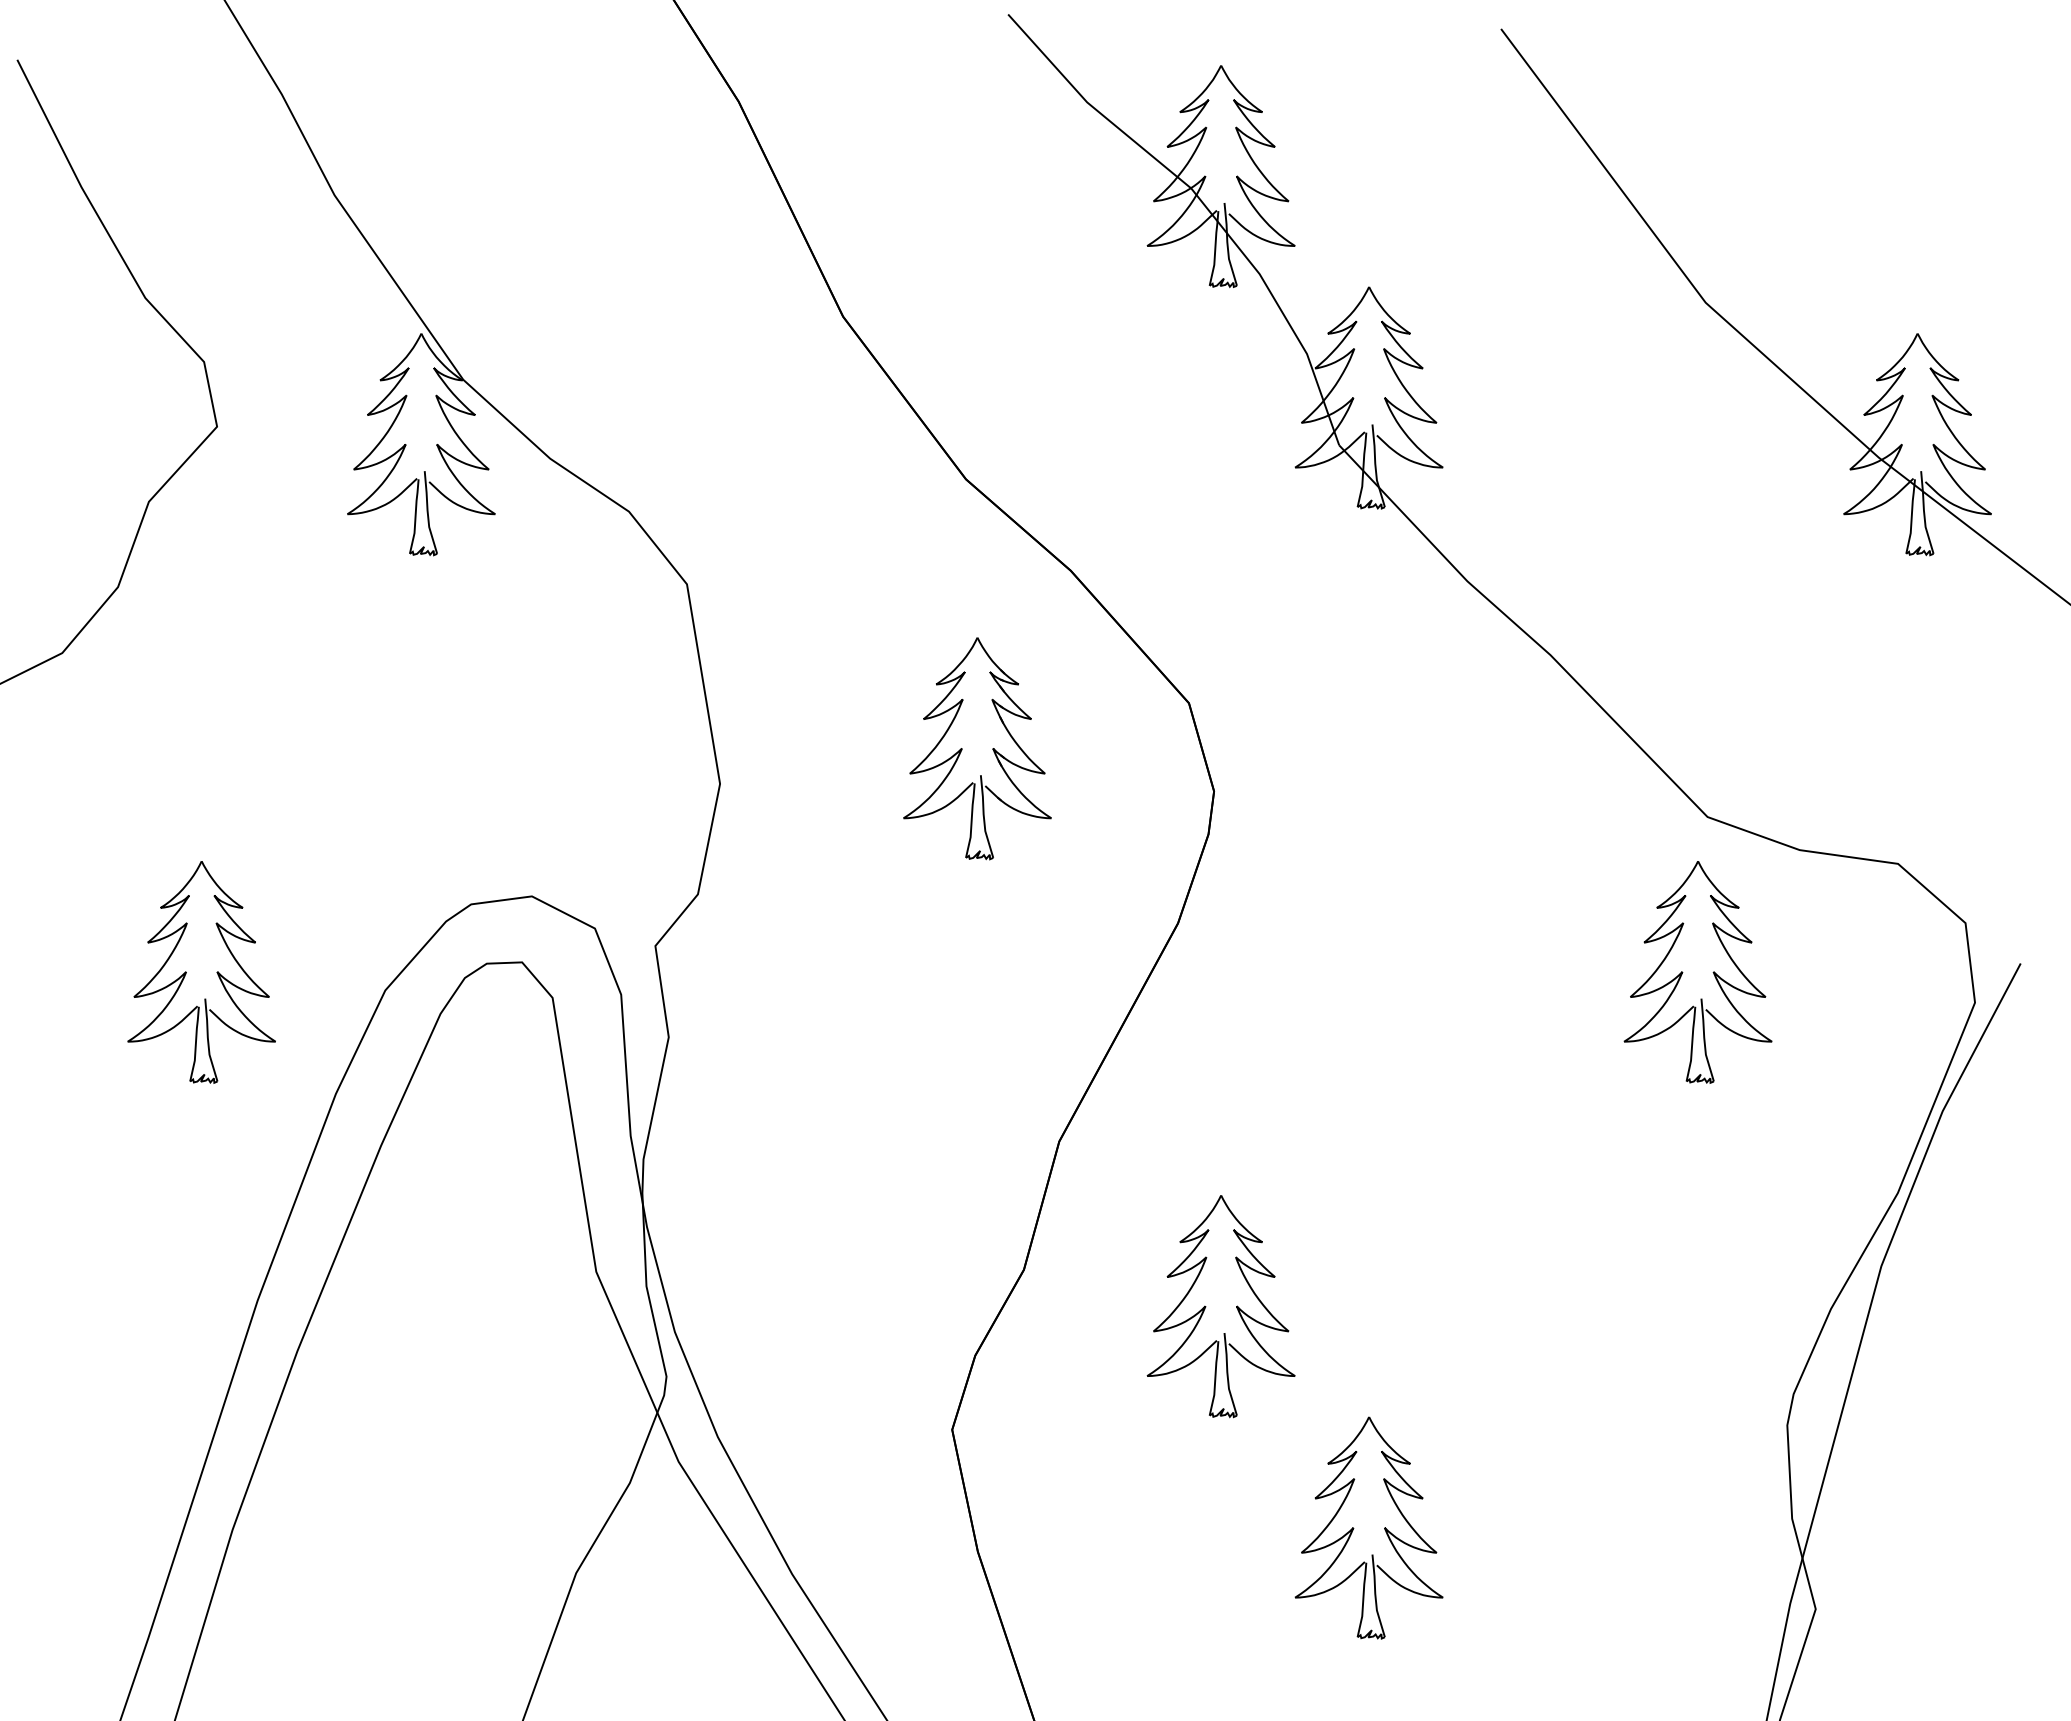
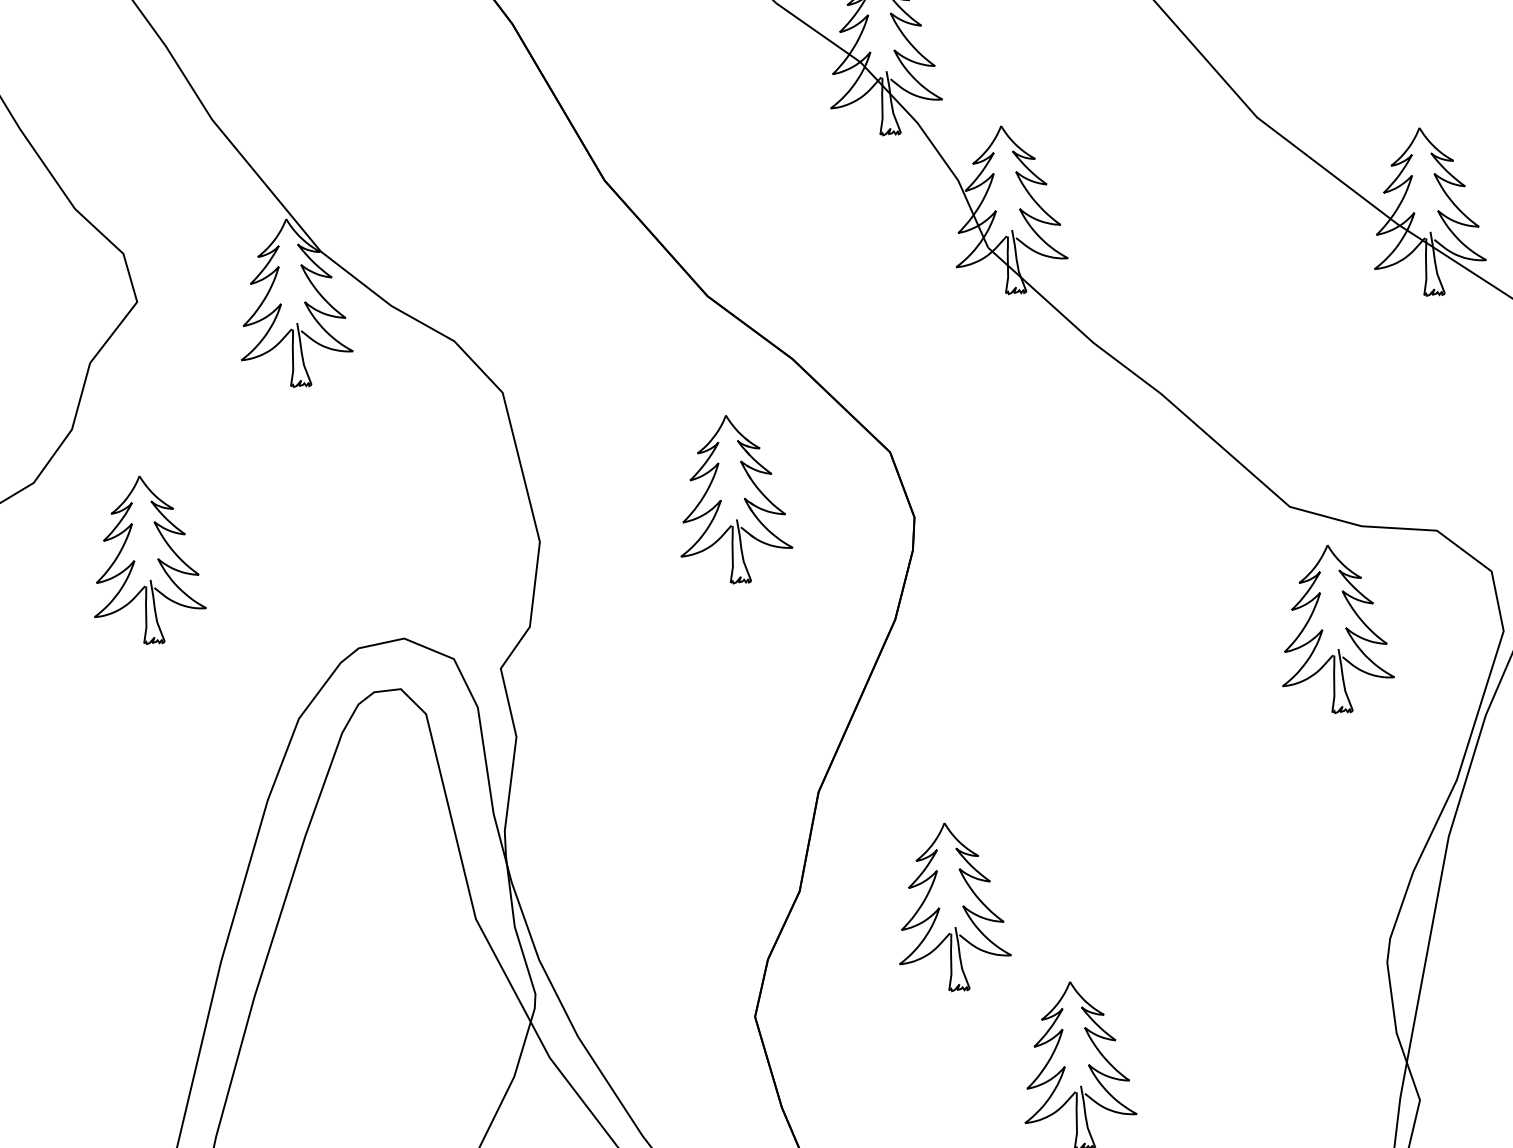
part: (186, 972) -> (134, 561), moved
part: (1683, 972) -> (1323, 630), moved

